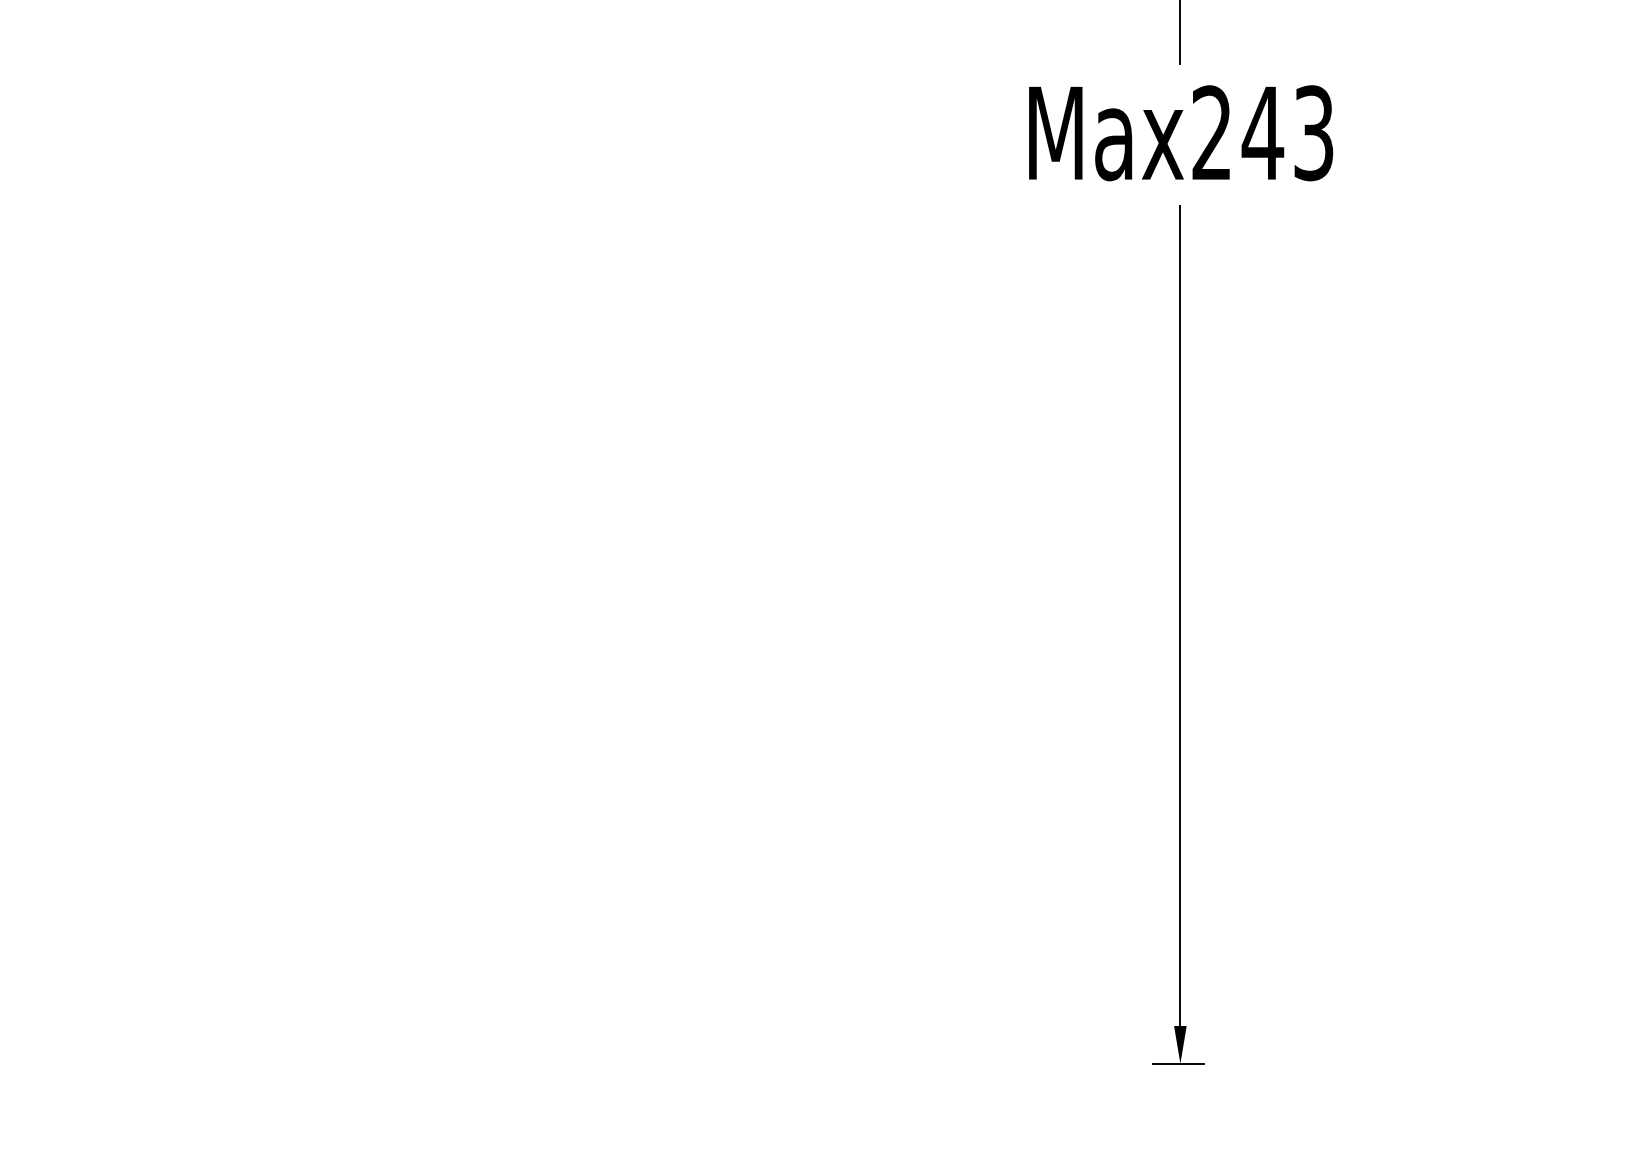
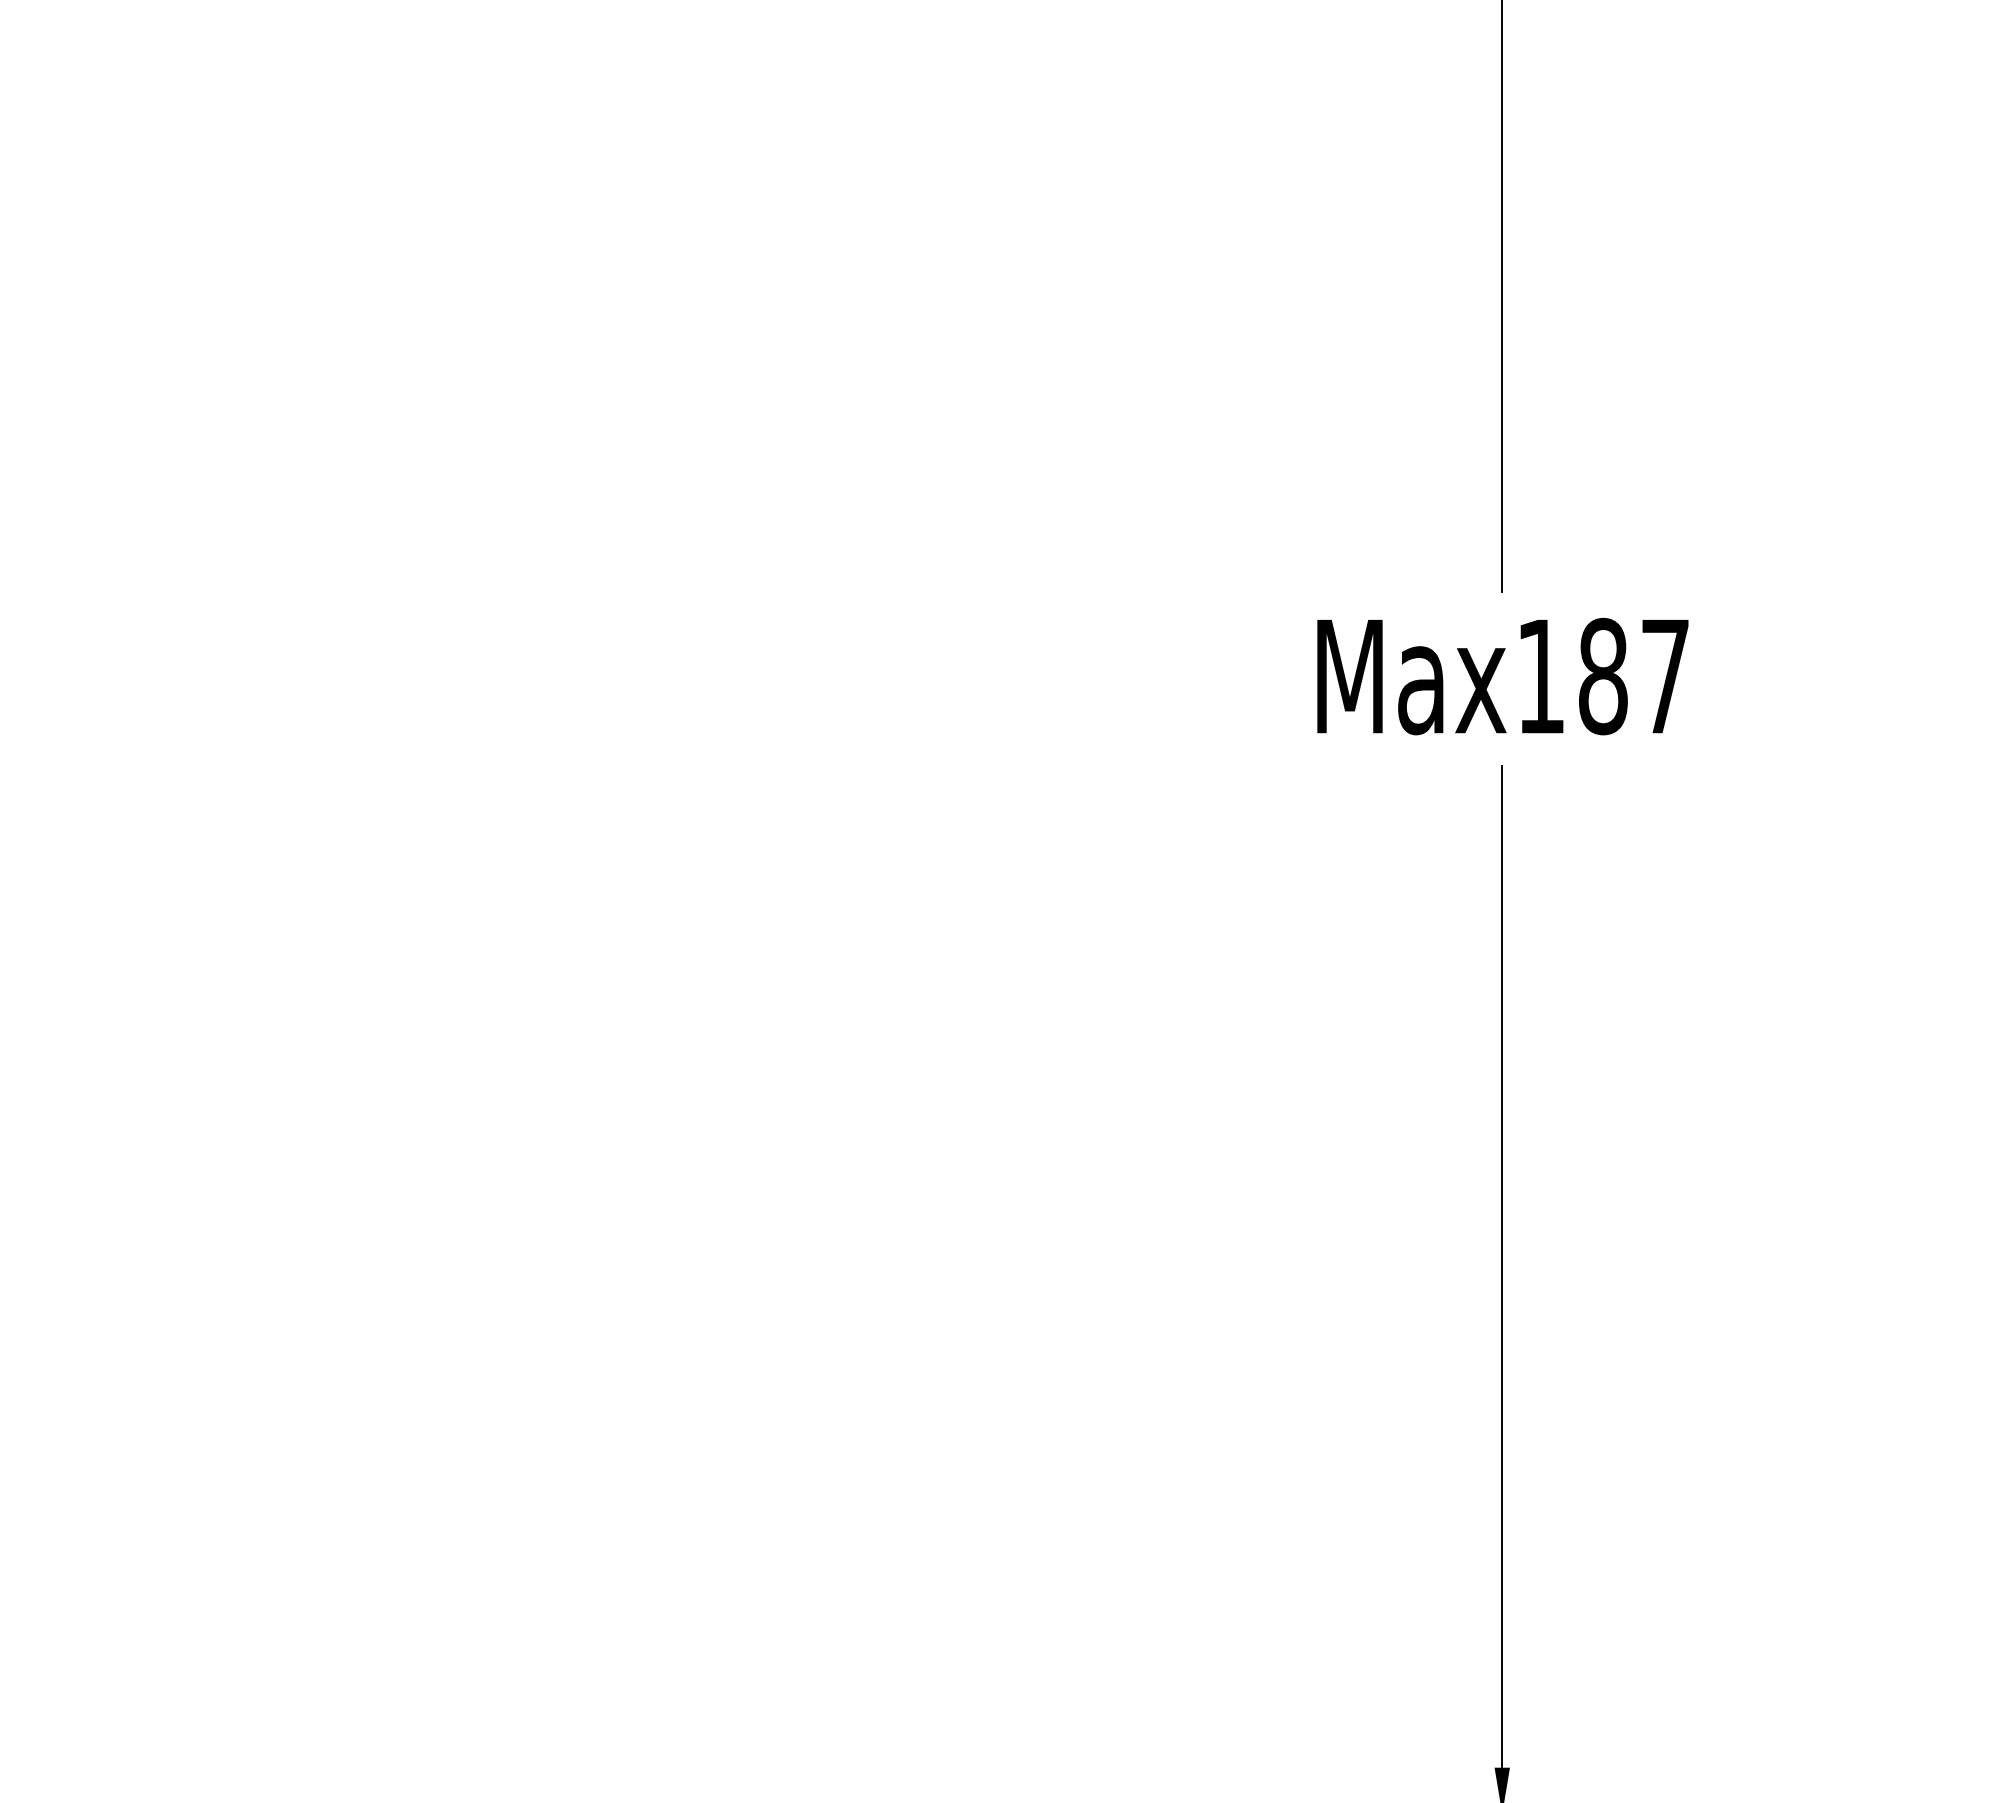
text: (1262, 133) -> (1602, 676), Max243 -> Max187

